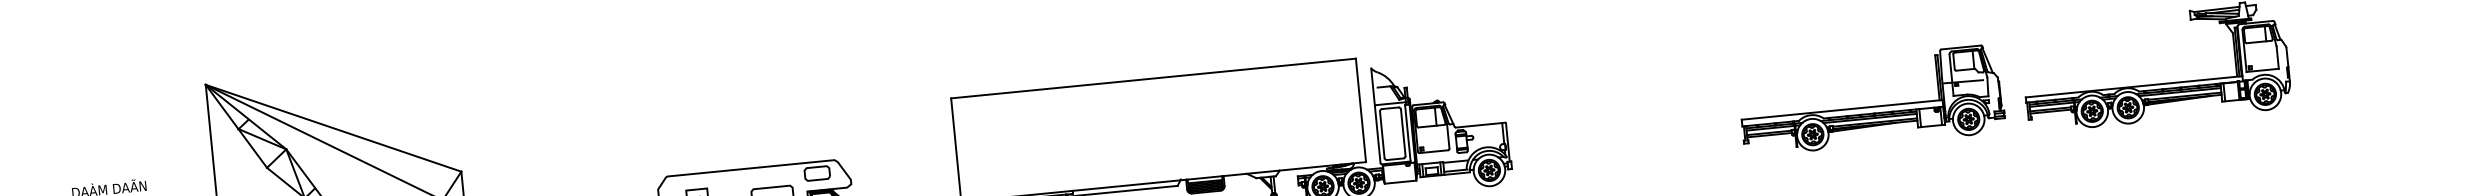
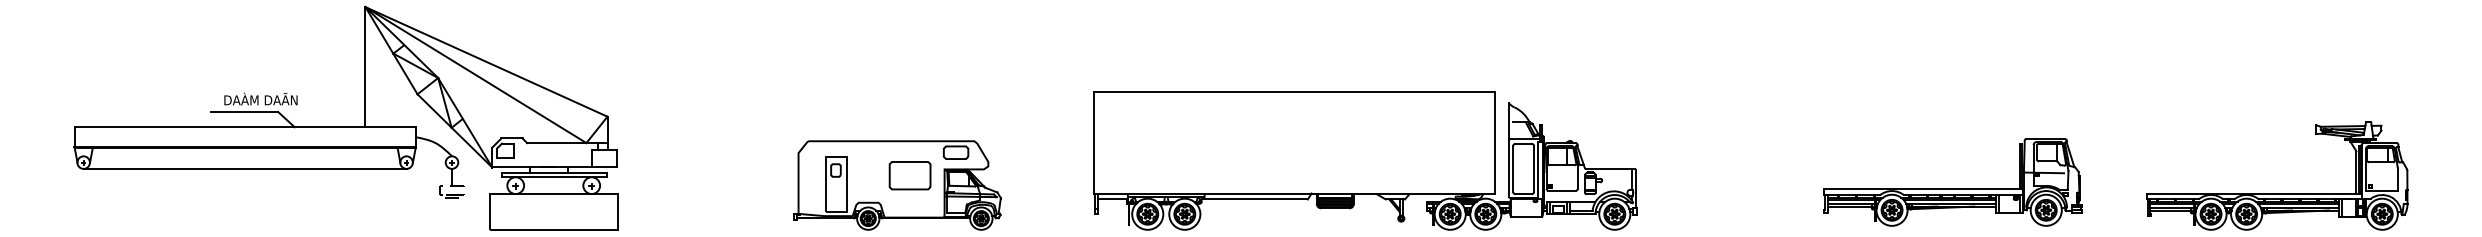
part: (1871, 100) -> (1952, 182), moved

